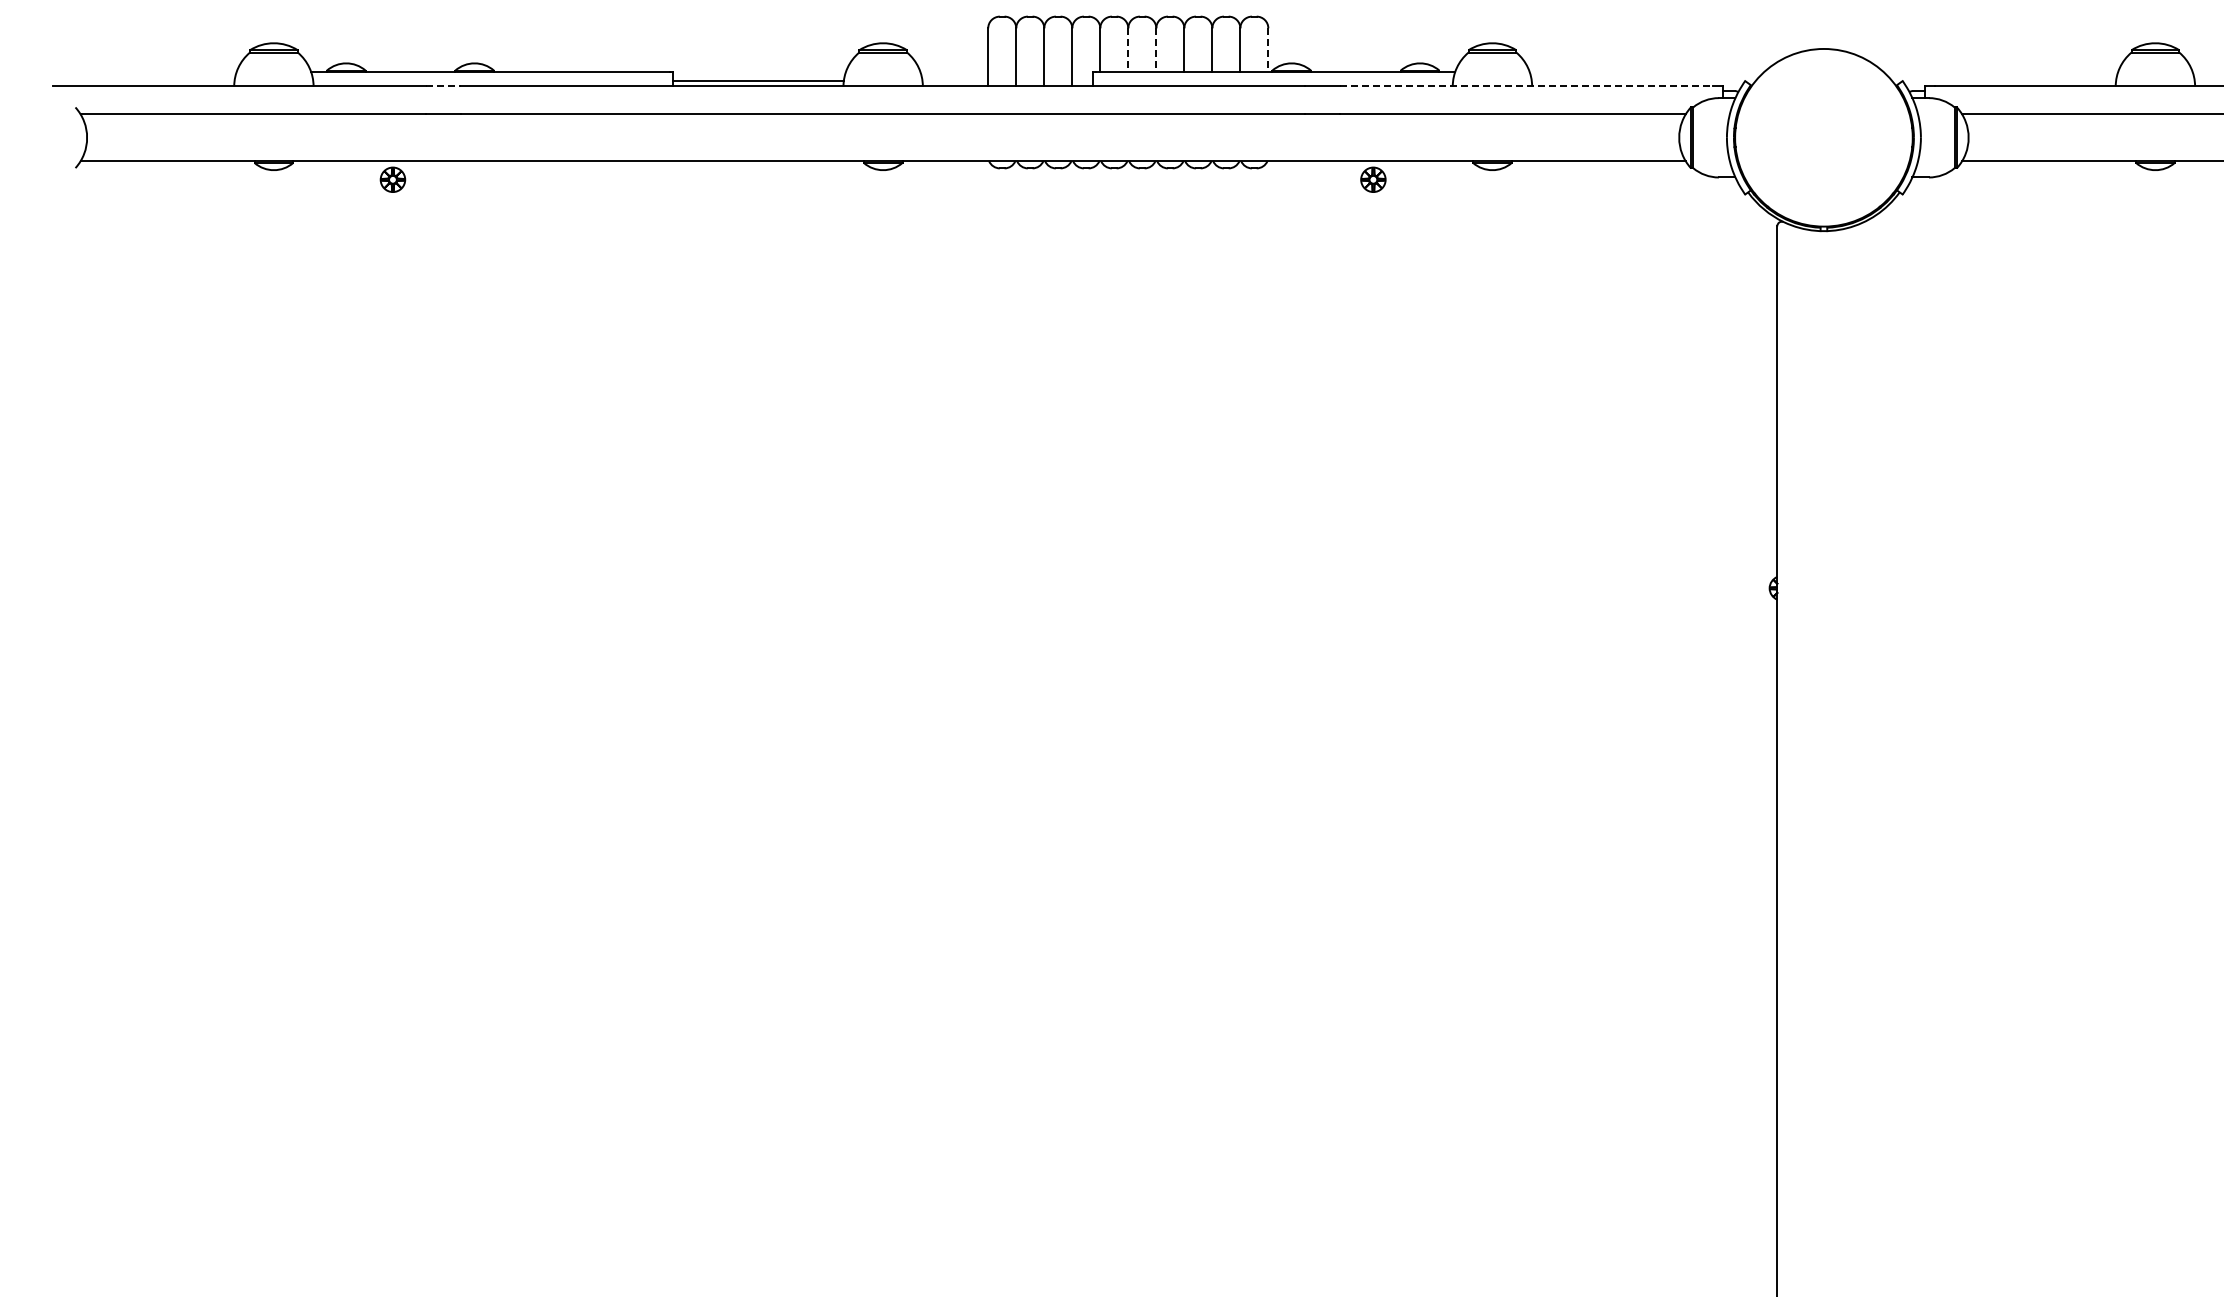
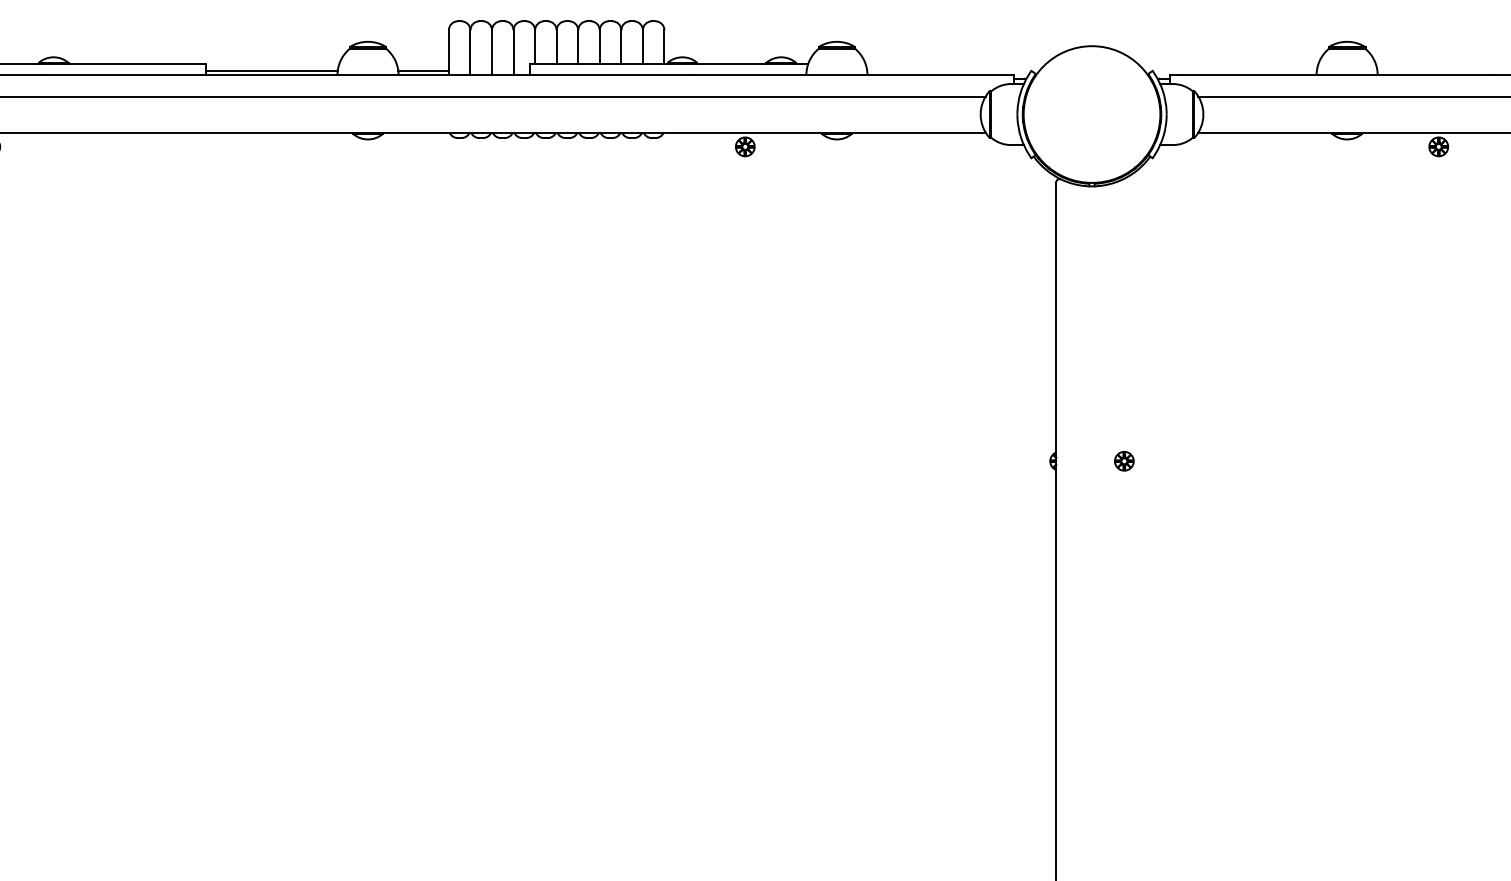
line: (1128, 50) -> (556, 47), dashed -> solid
line: (1156, 50) -> (578, 47), dashed -> solid
line: (1268, 50) -> (664, 47), dashed -> solid
line: (955, 80) -> (423, 70), added
line: (443, 86) -> (29, 75), dashed -> solid
line: (1527, 86) -> (863, 75), dashed -> solid
part: (1865, 588) -> (1124, 461), added

